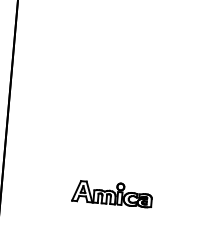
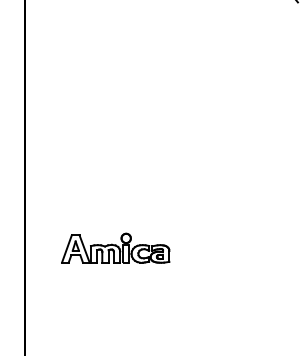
part: (112, 193) -> (115, 247), moved

